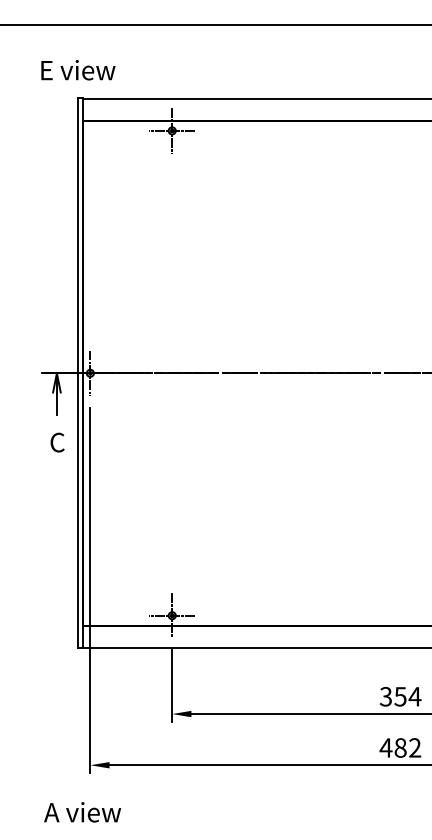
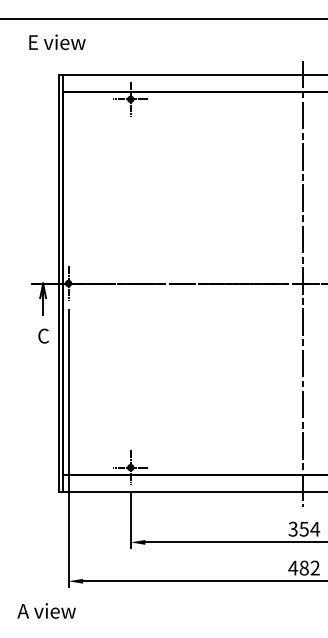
text: (78, 69) -> (57, 41), moved
line: (398, 373) -> (302, 283), added
text: (82, 811) -> (46, 610), moved

